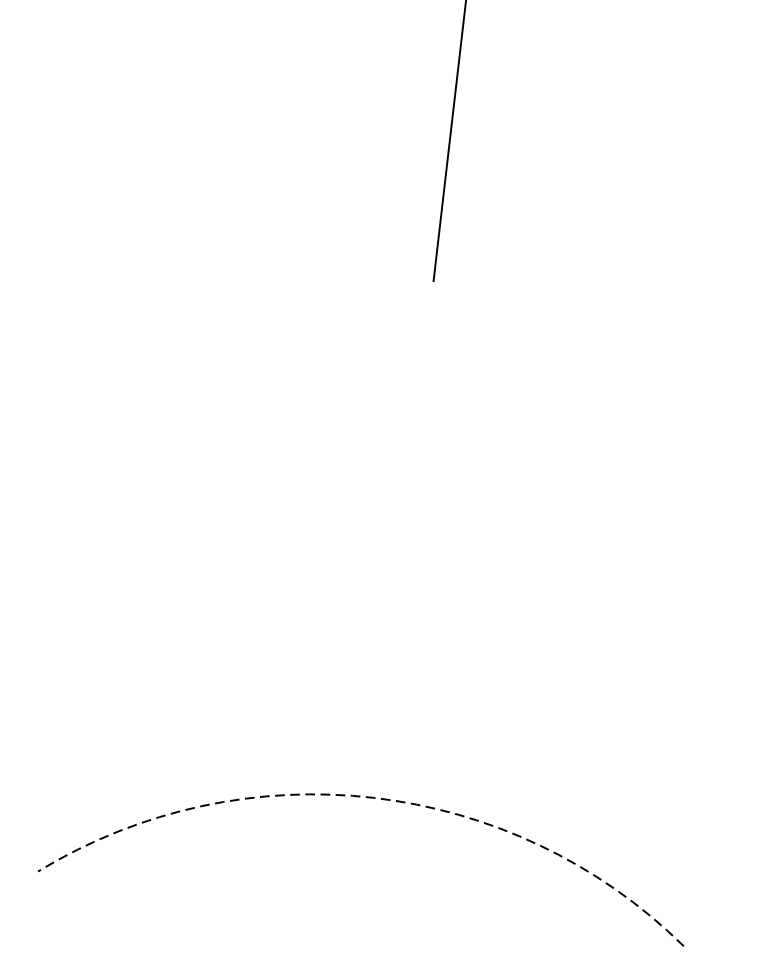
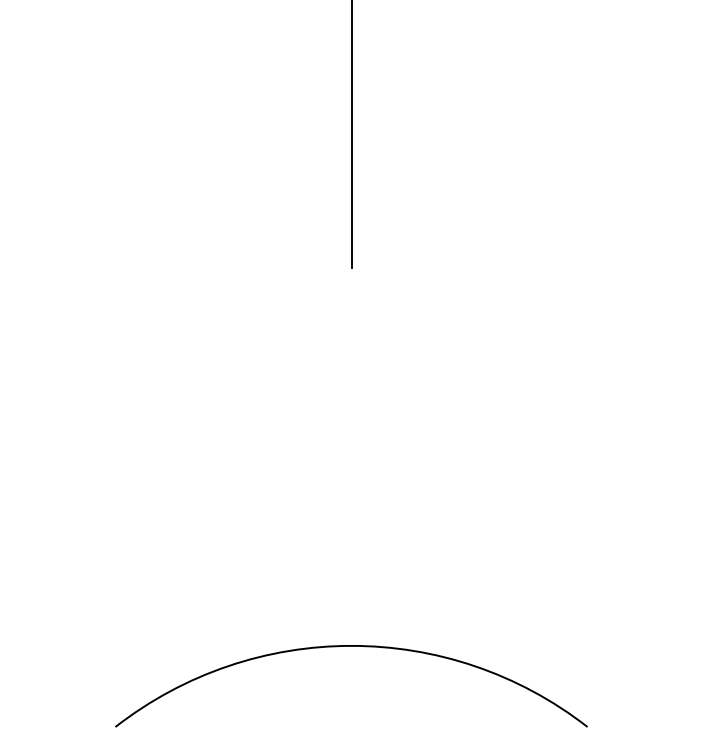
arc: (373, 797) -> (351, 645), dashed -> solid

